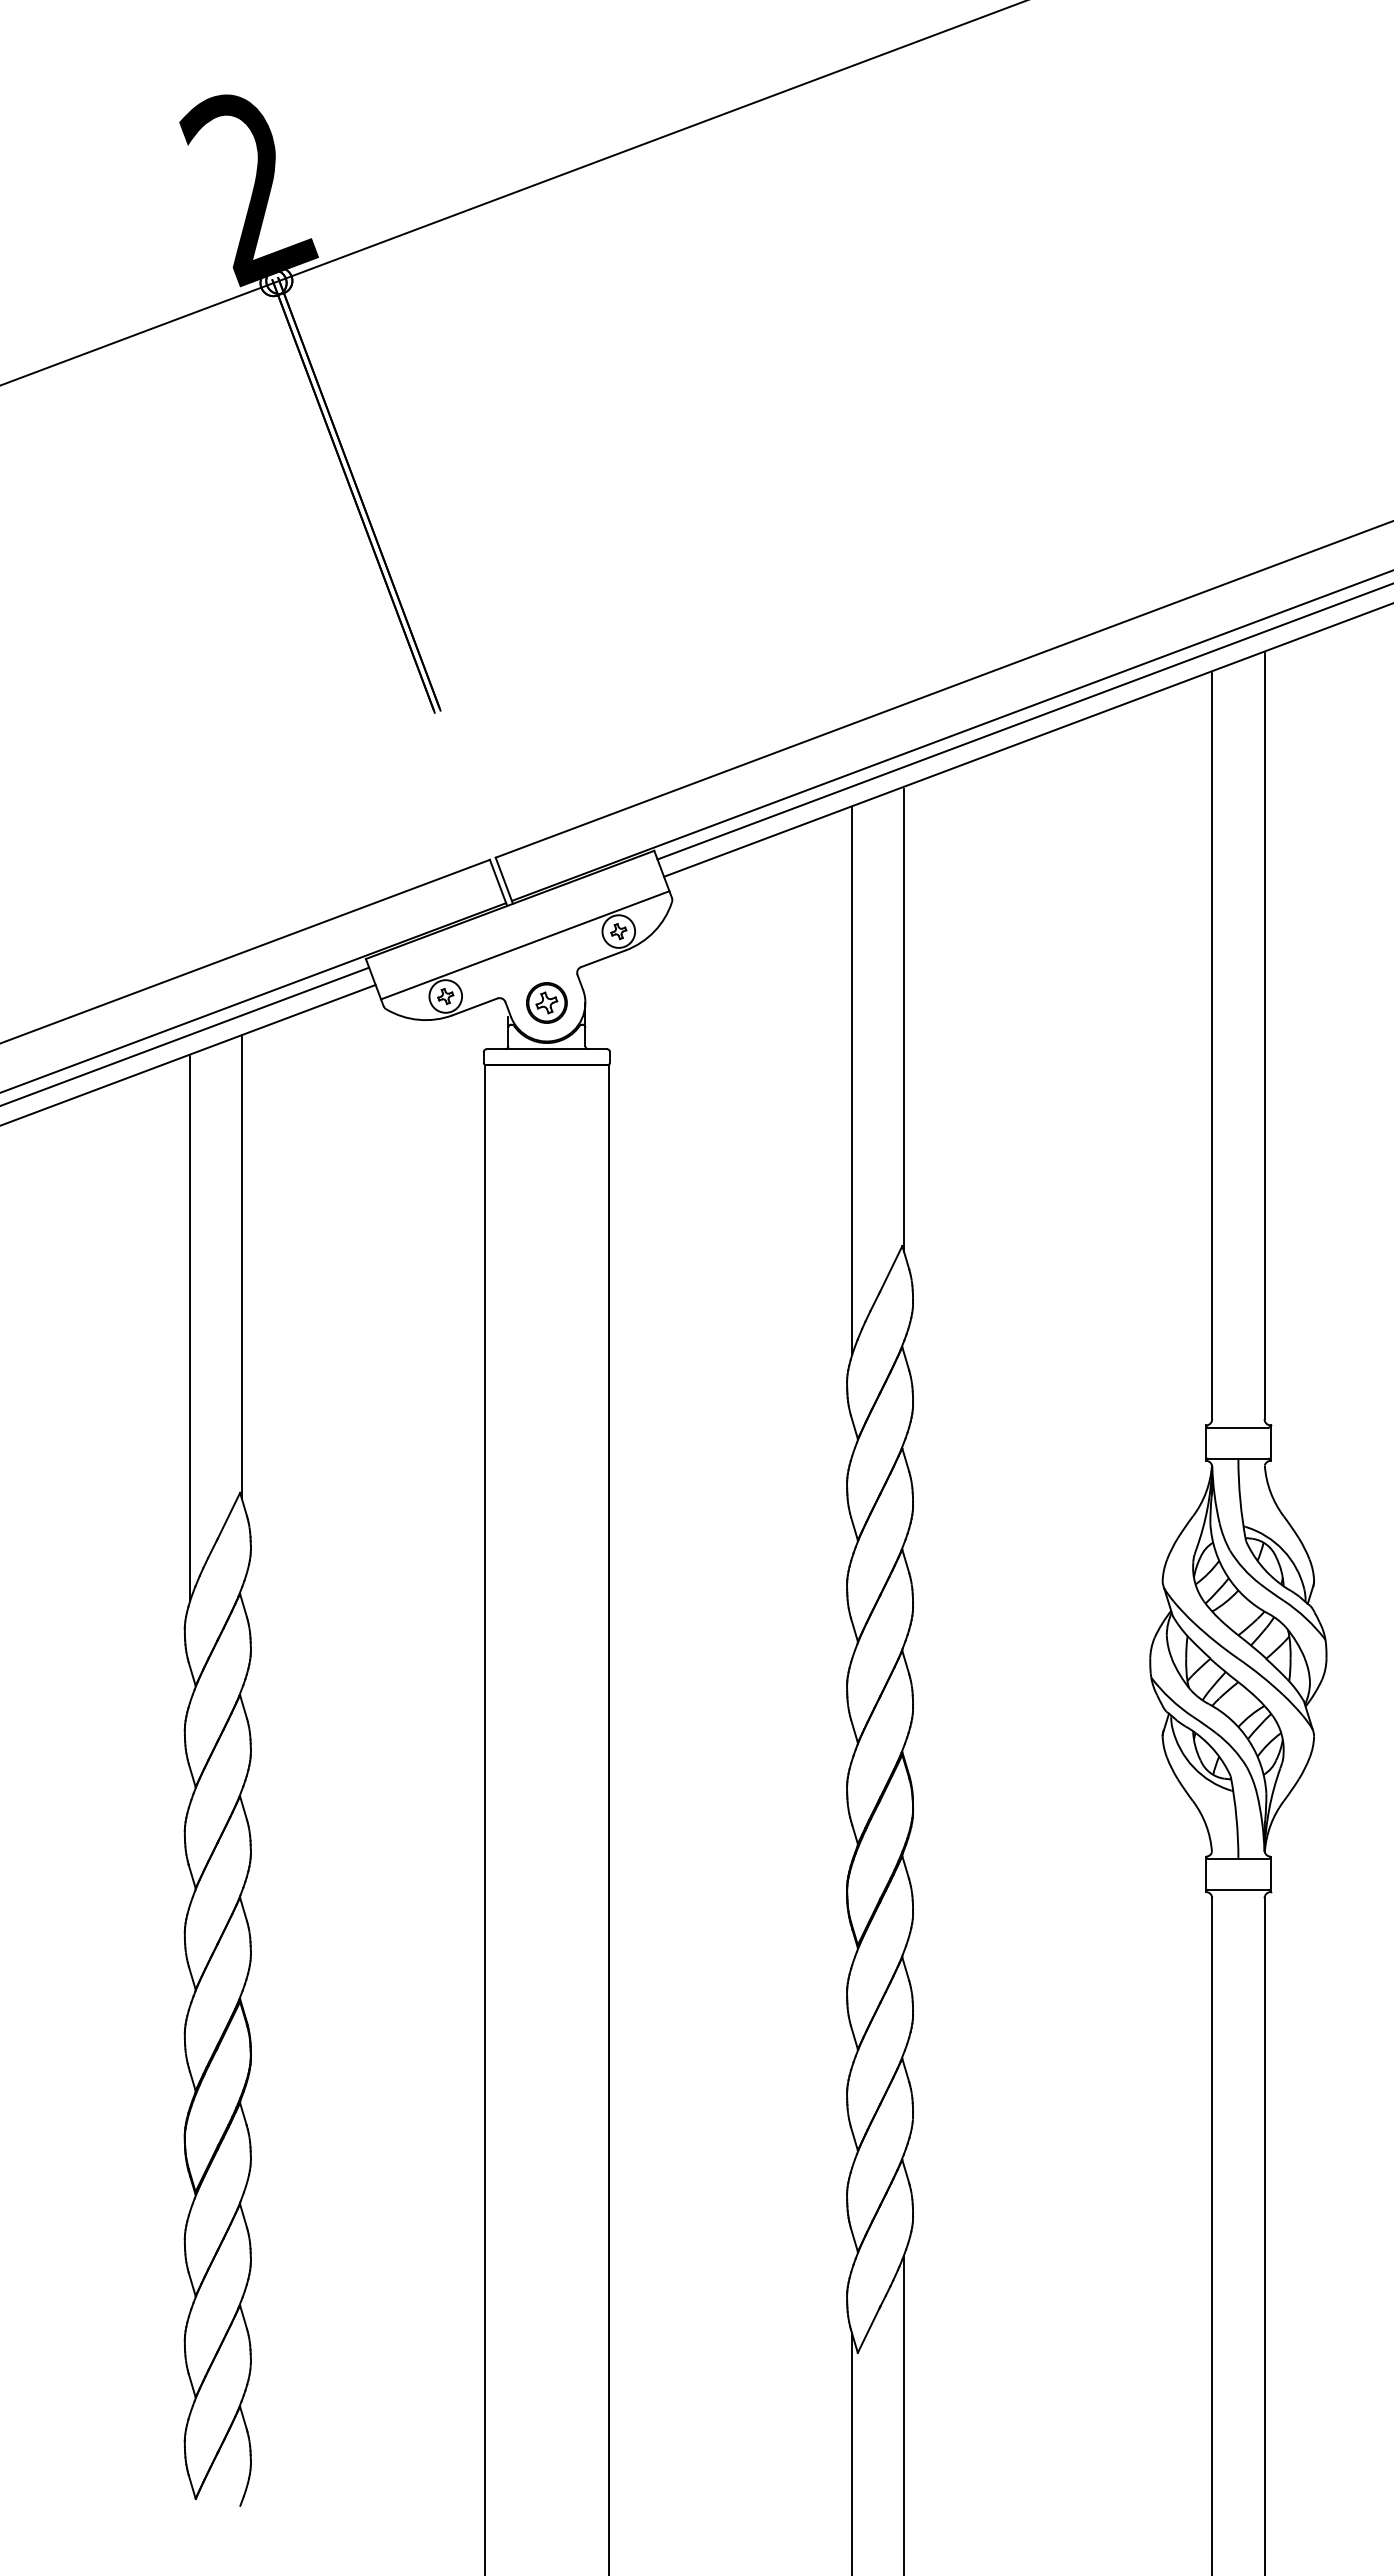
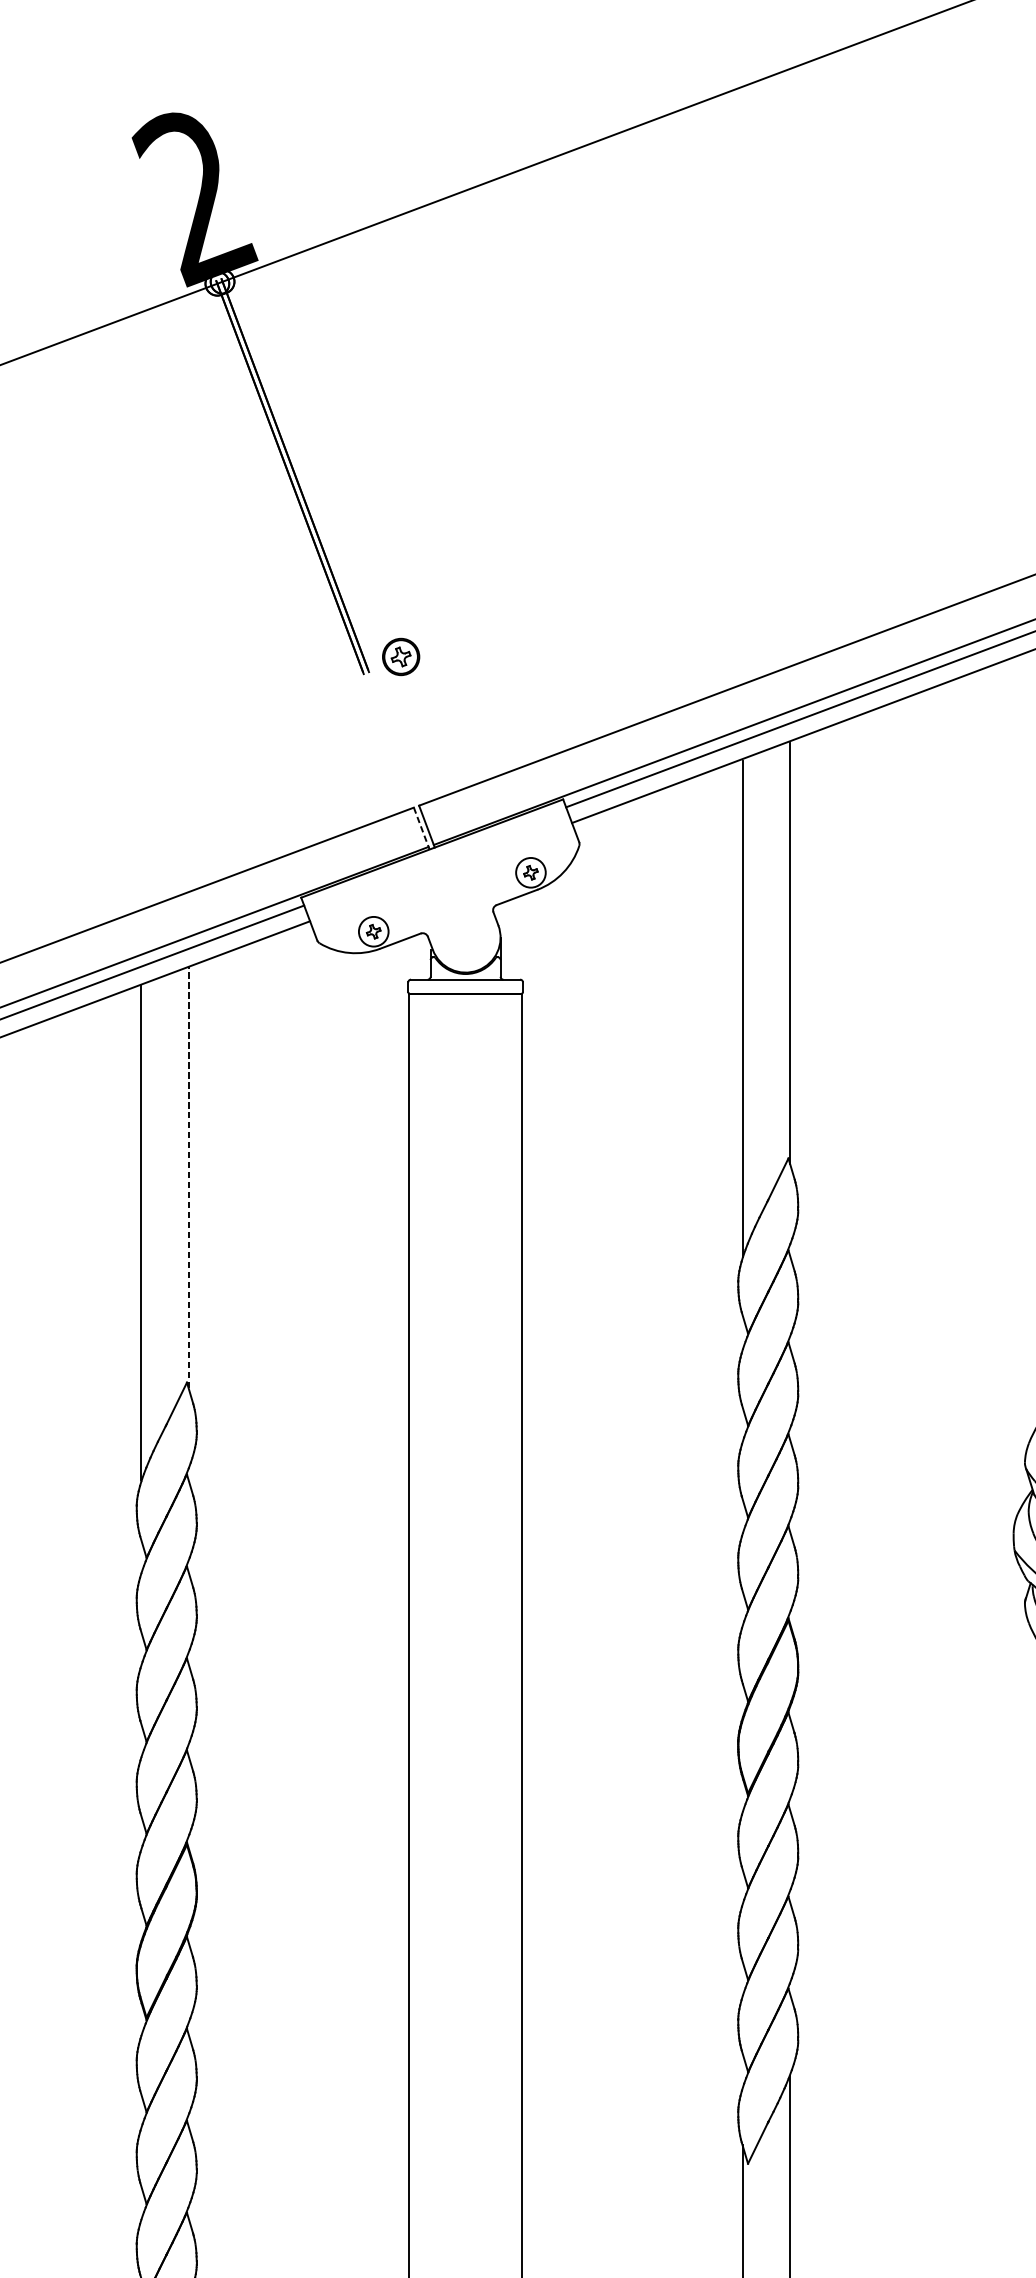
line: (498, 882) -> (421, 828), solid -> dashed
line: (525, 945) -> (446, 885), removed
part: (546, 1002) -> (400, 656), moved
line: (241, 1267) -> (188, 1177), solid -> dashed

